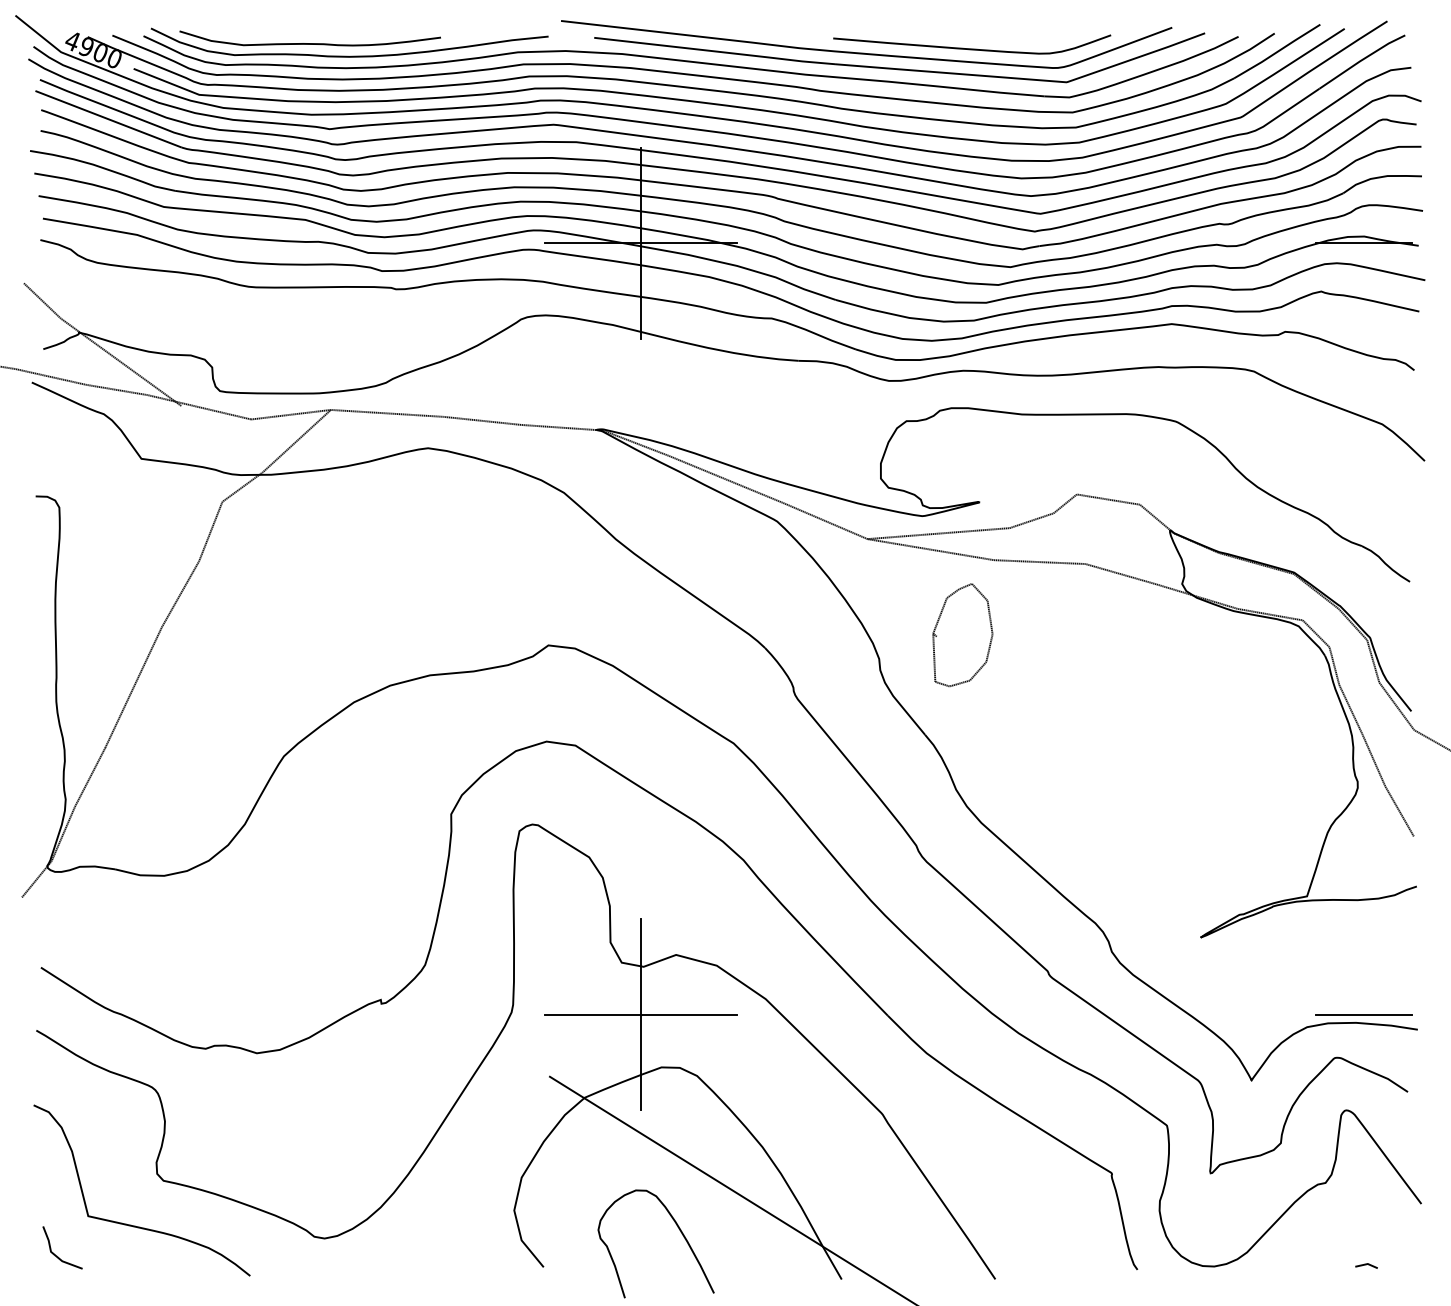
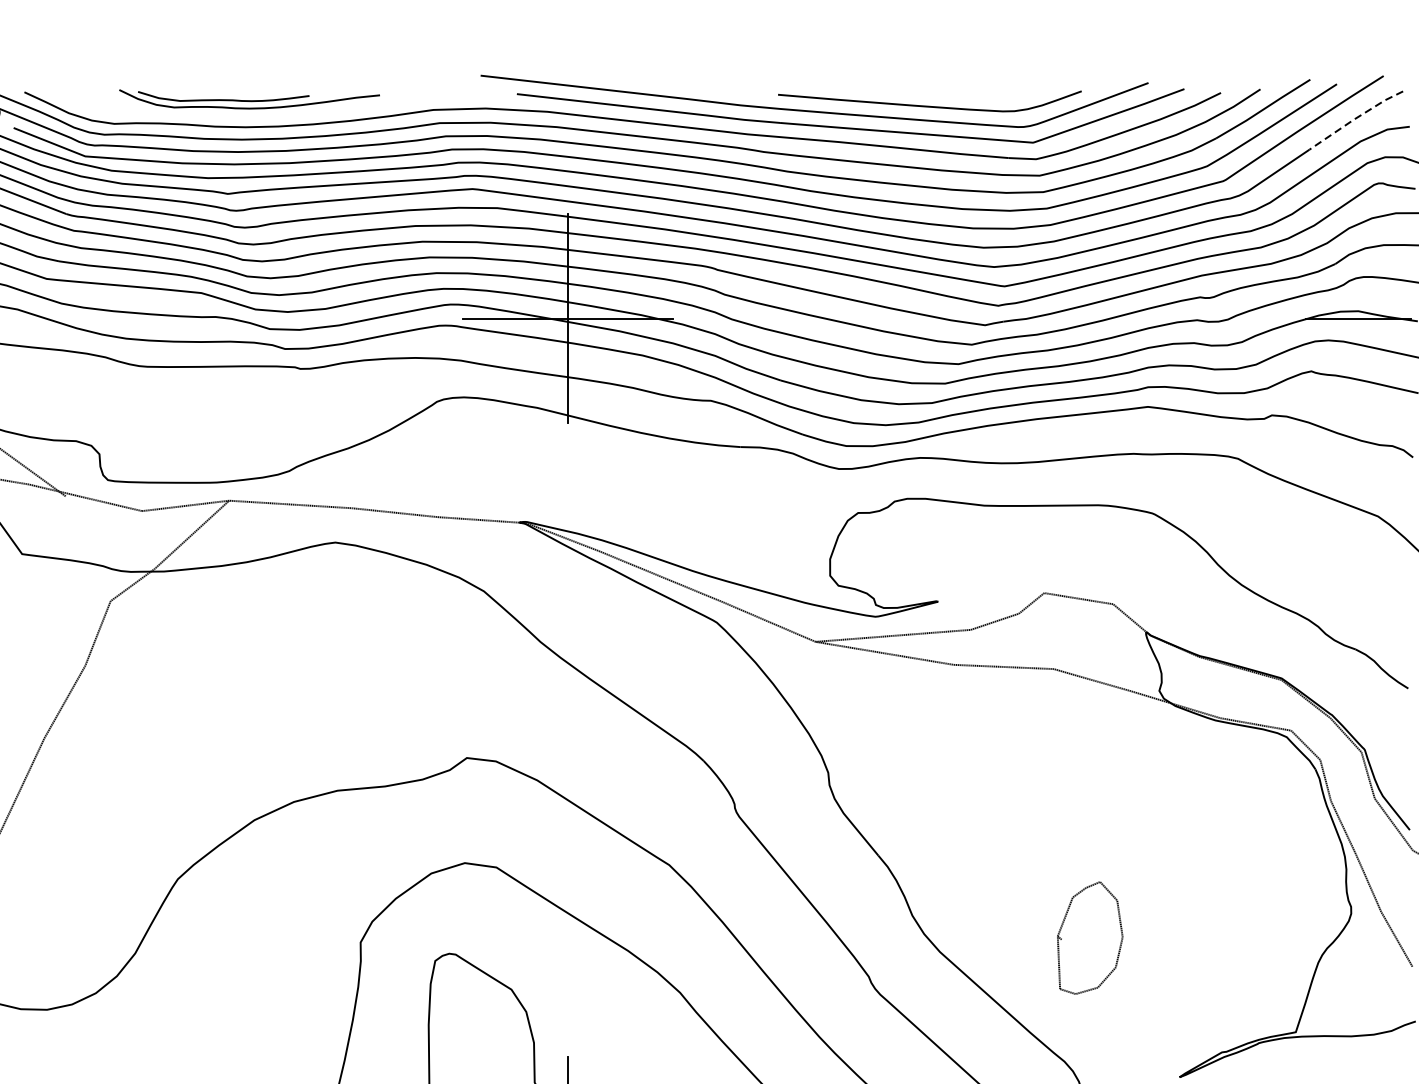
part: (349, 42) -> (249, 99), size x0.6
line: (1360, 60) -> (1354, 118), solid -> dashed
part: (962, 635) -> (1089, 938), moved

